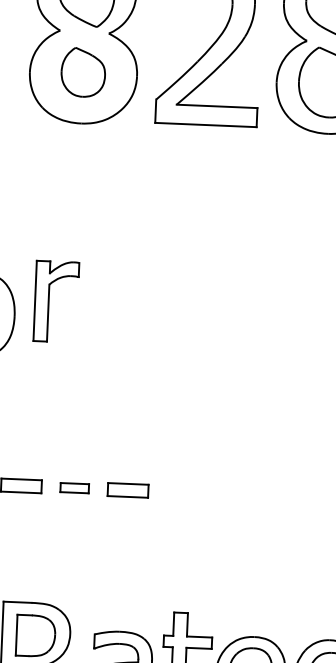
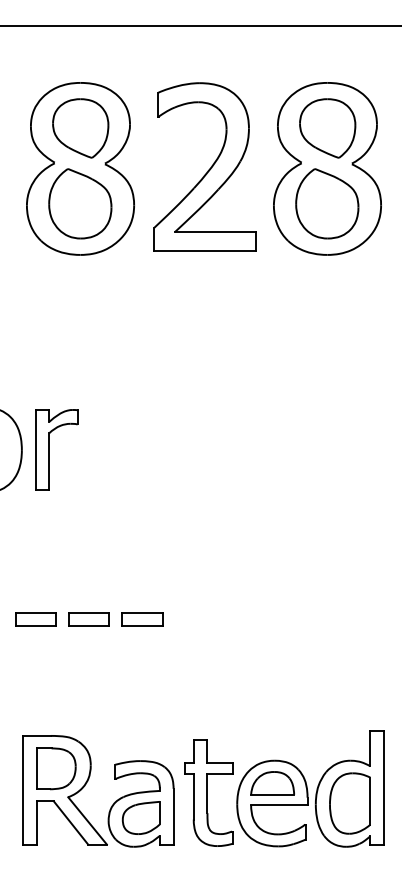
part: (83, 72) -> (80, 203), size x1.43
part: (48, 300) -> (49, 449), moved
part: (74, 488) -> (88, 619), size x1.43

